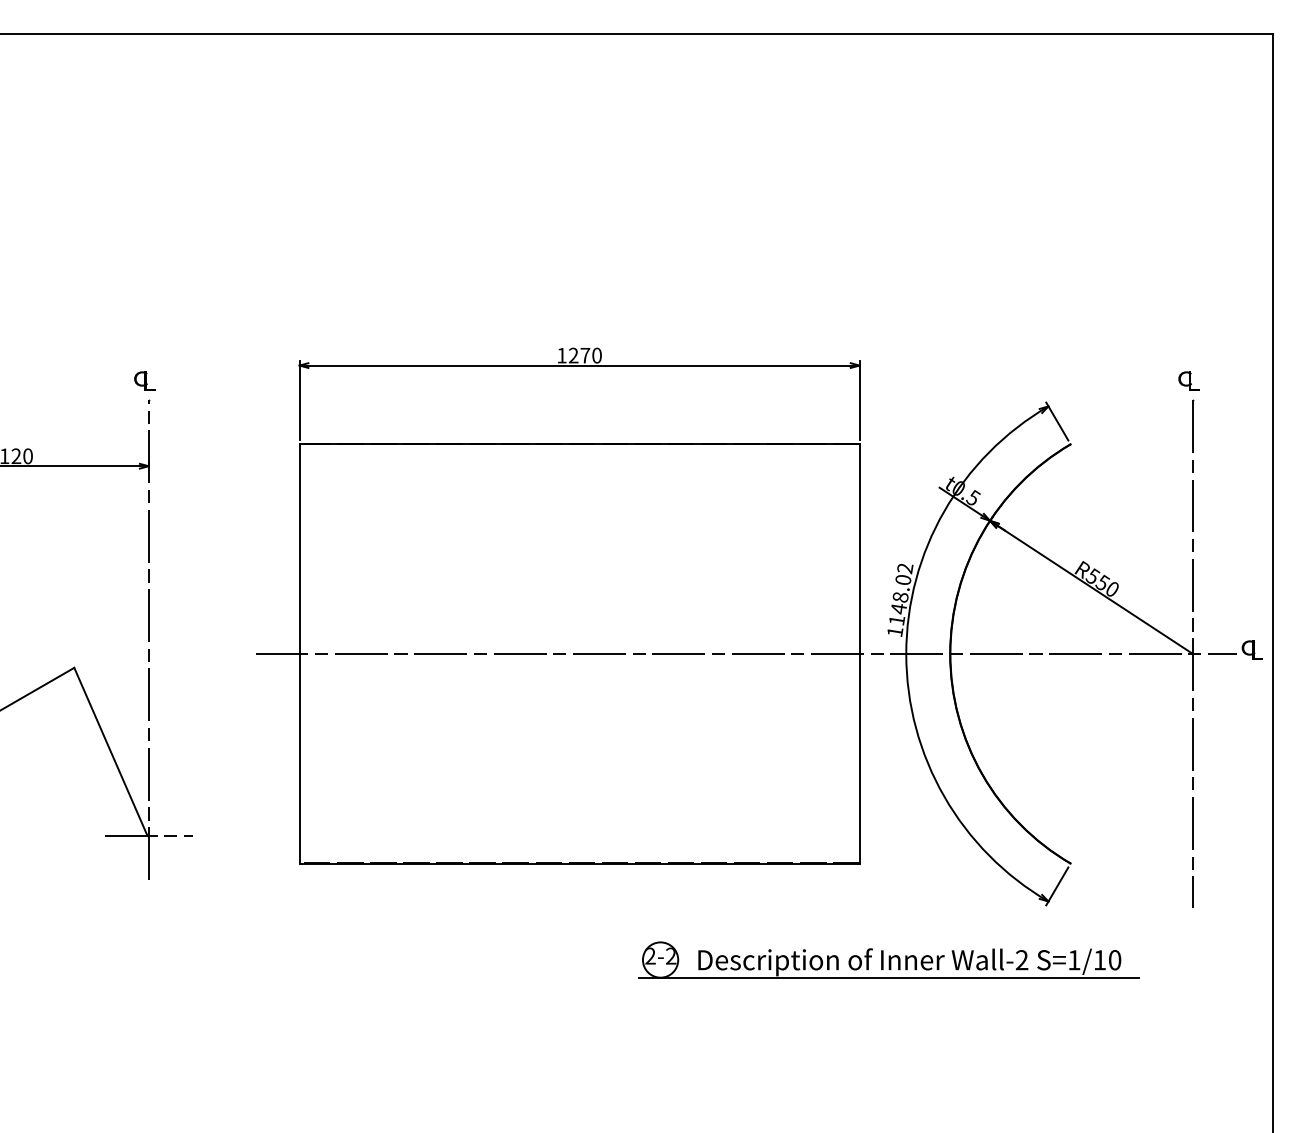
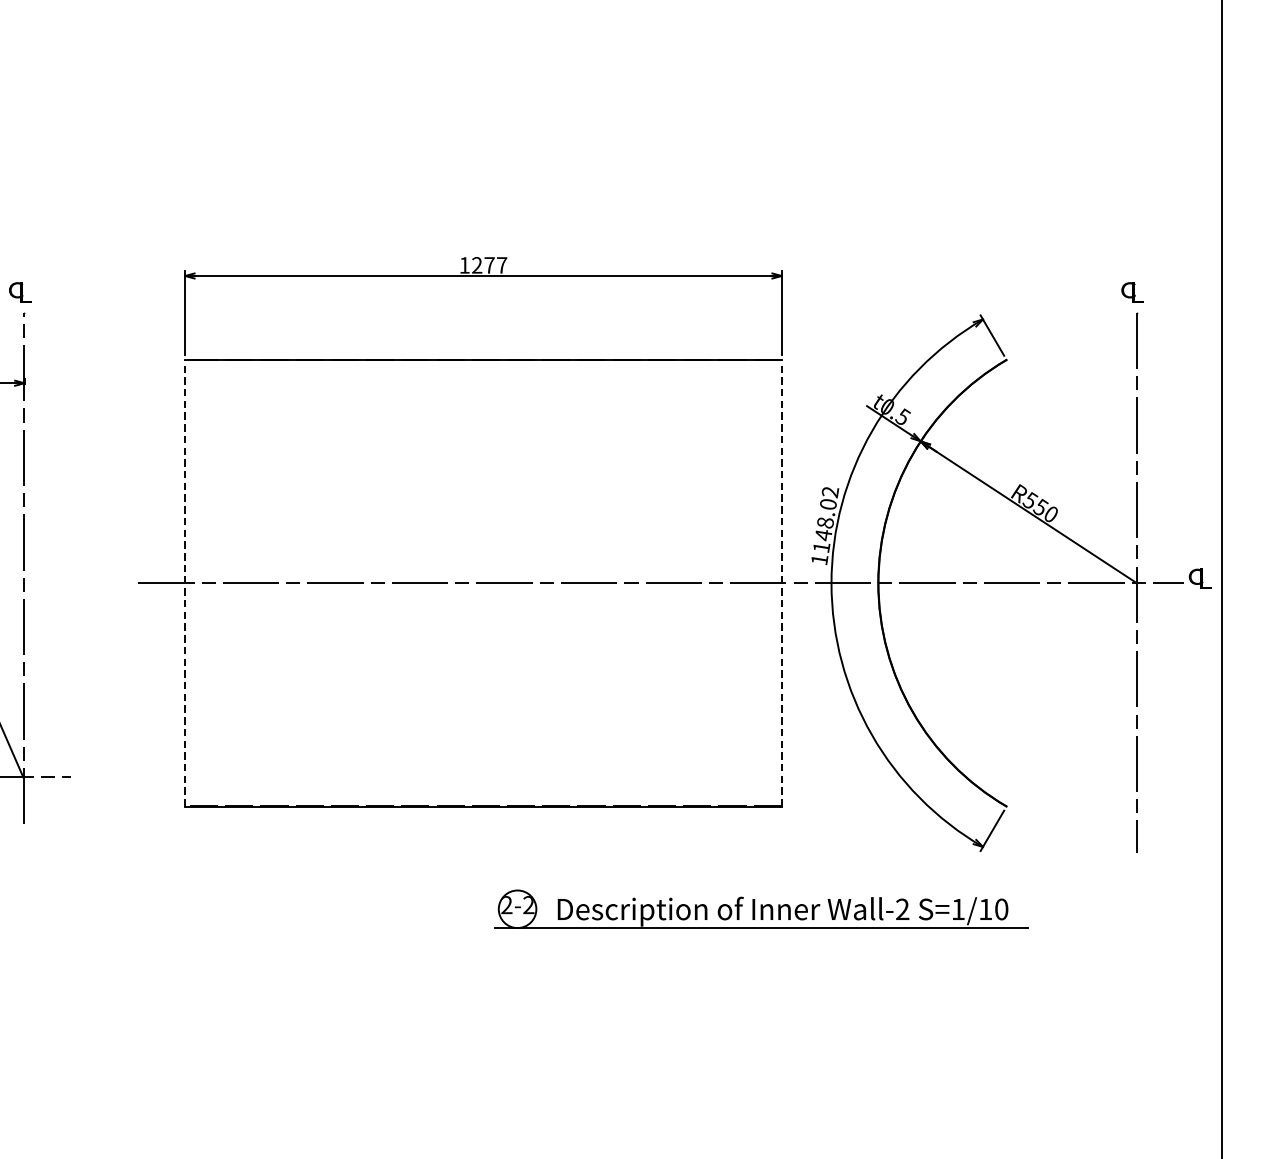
text: (596, 355) -> (501, 265), 1270 -> 1277
line: (299, 653) -> (185, 582), solid -> dashed
line: (859, 653) -> (781, 582), solid -> dashed
part: (888, 959) -> (760, 908), moved

